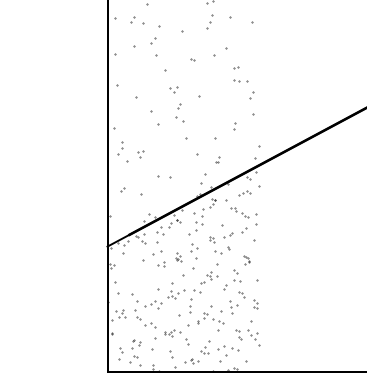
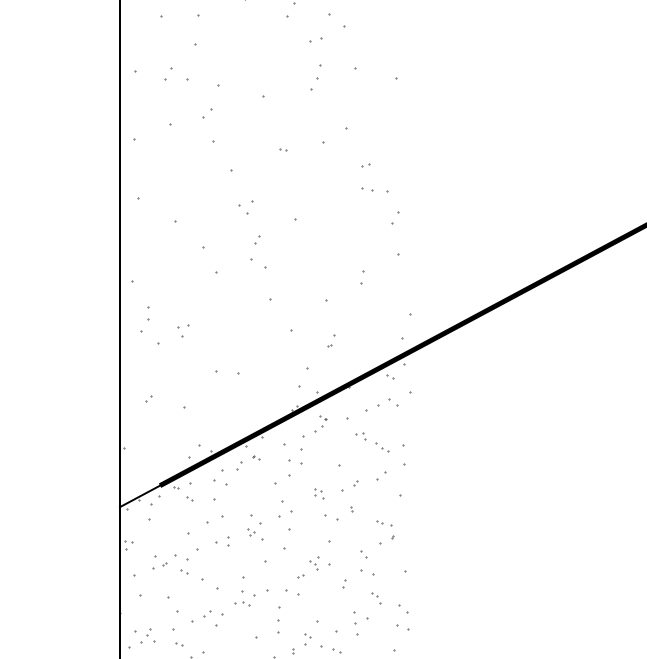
part: (244, 193) -> (381, 405), size x1.43
part: (178, 257) -> (255, 527), size x1.67
part: (246, 260) -> (385, 533), size x1.67
part: (137, 276) -> (177, 564), added
part: (255, 304) -> (402, 617), size x1.67

